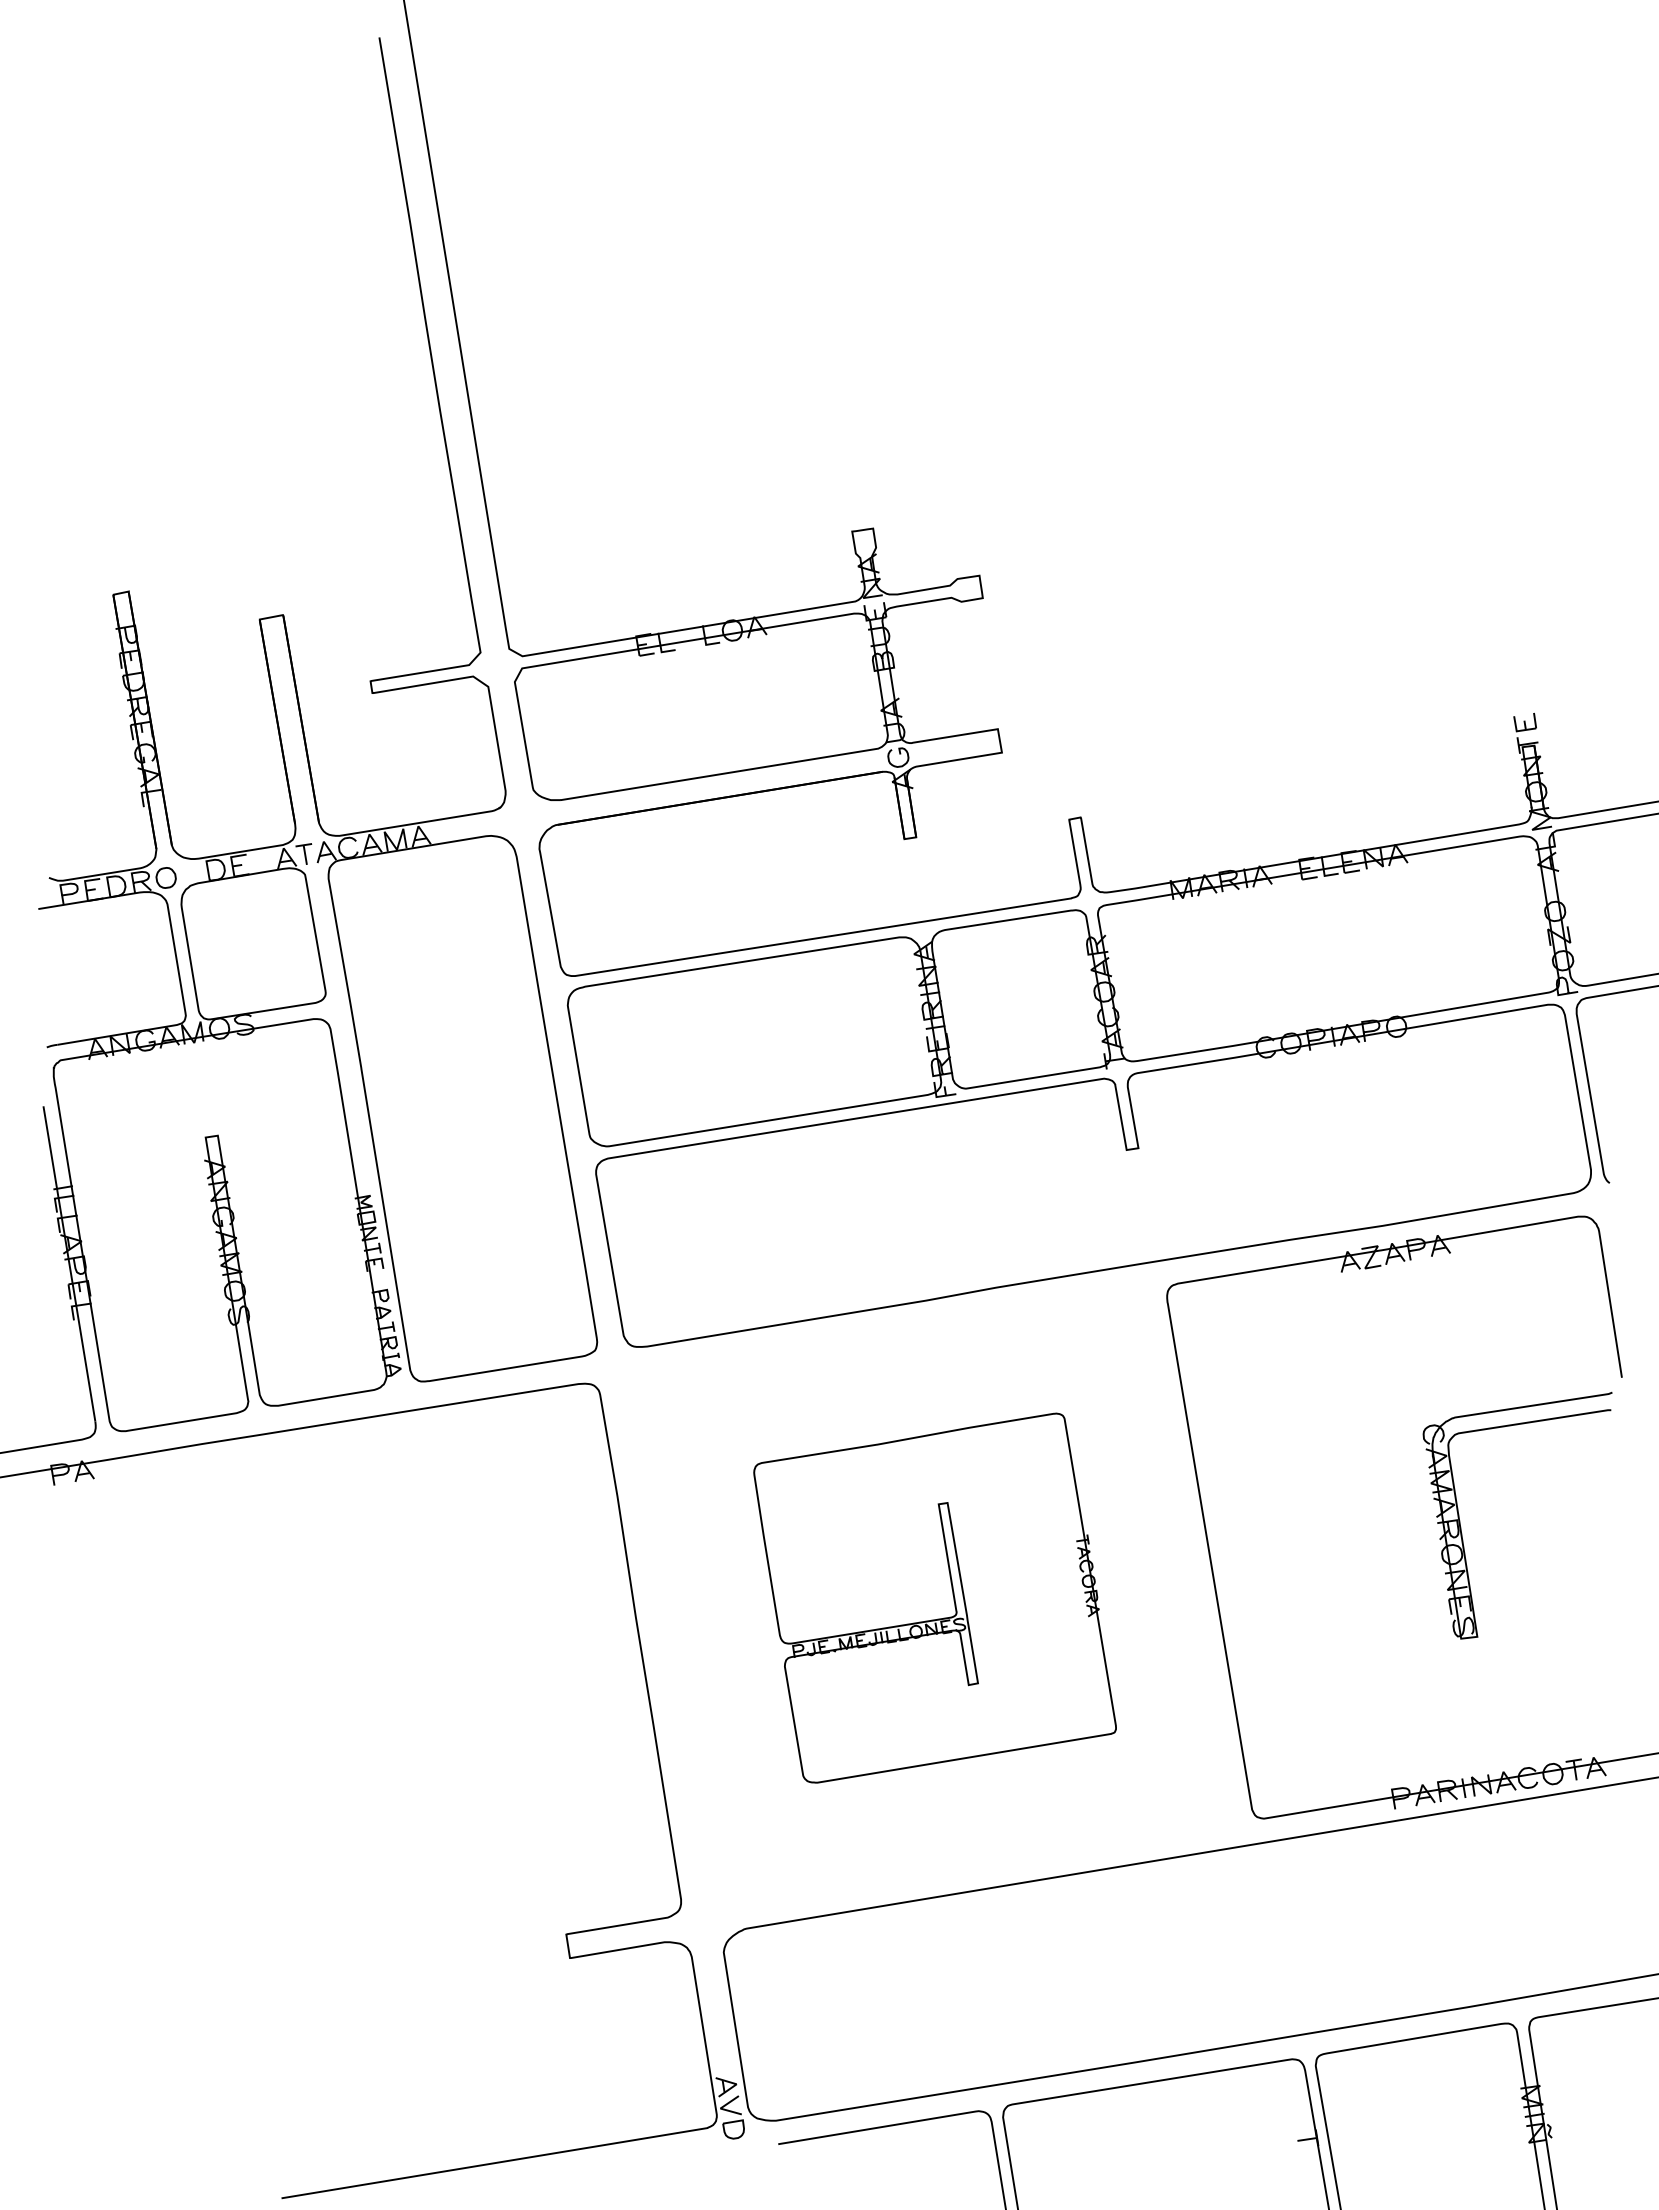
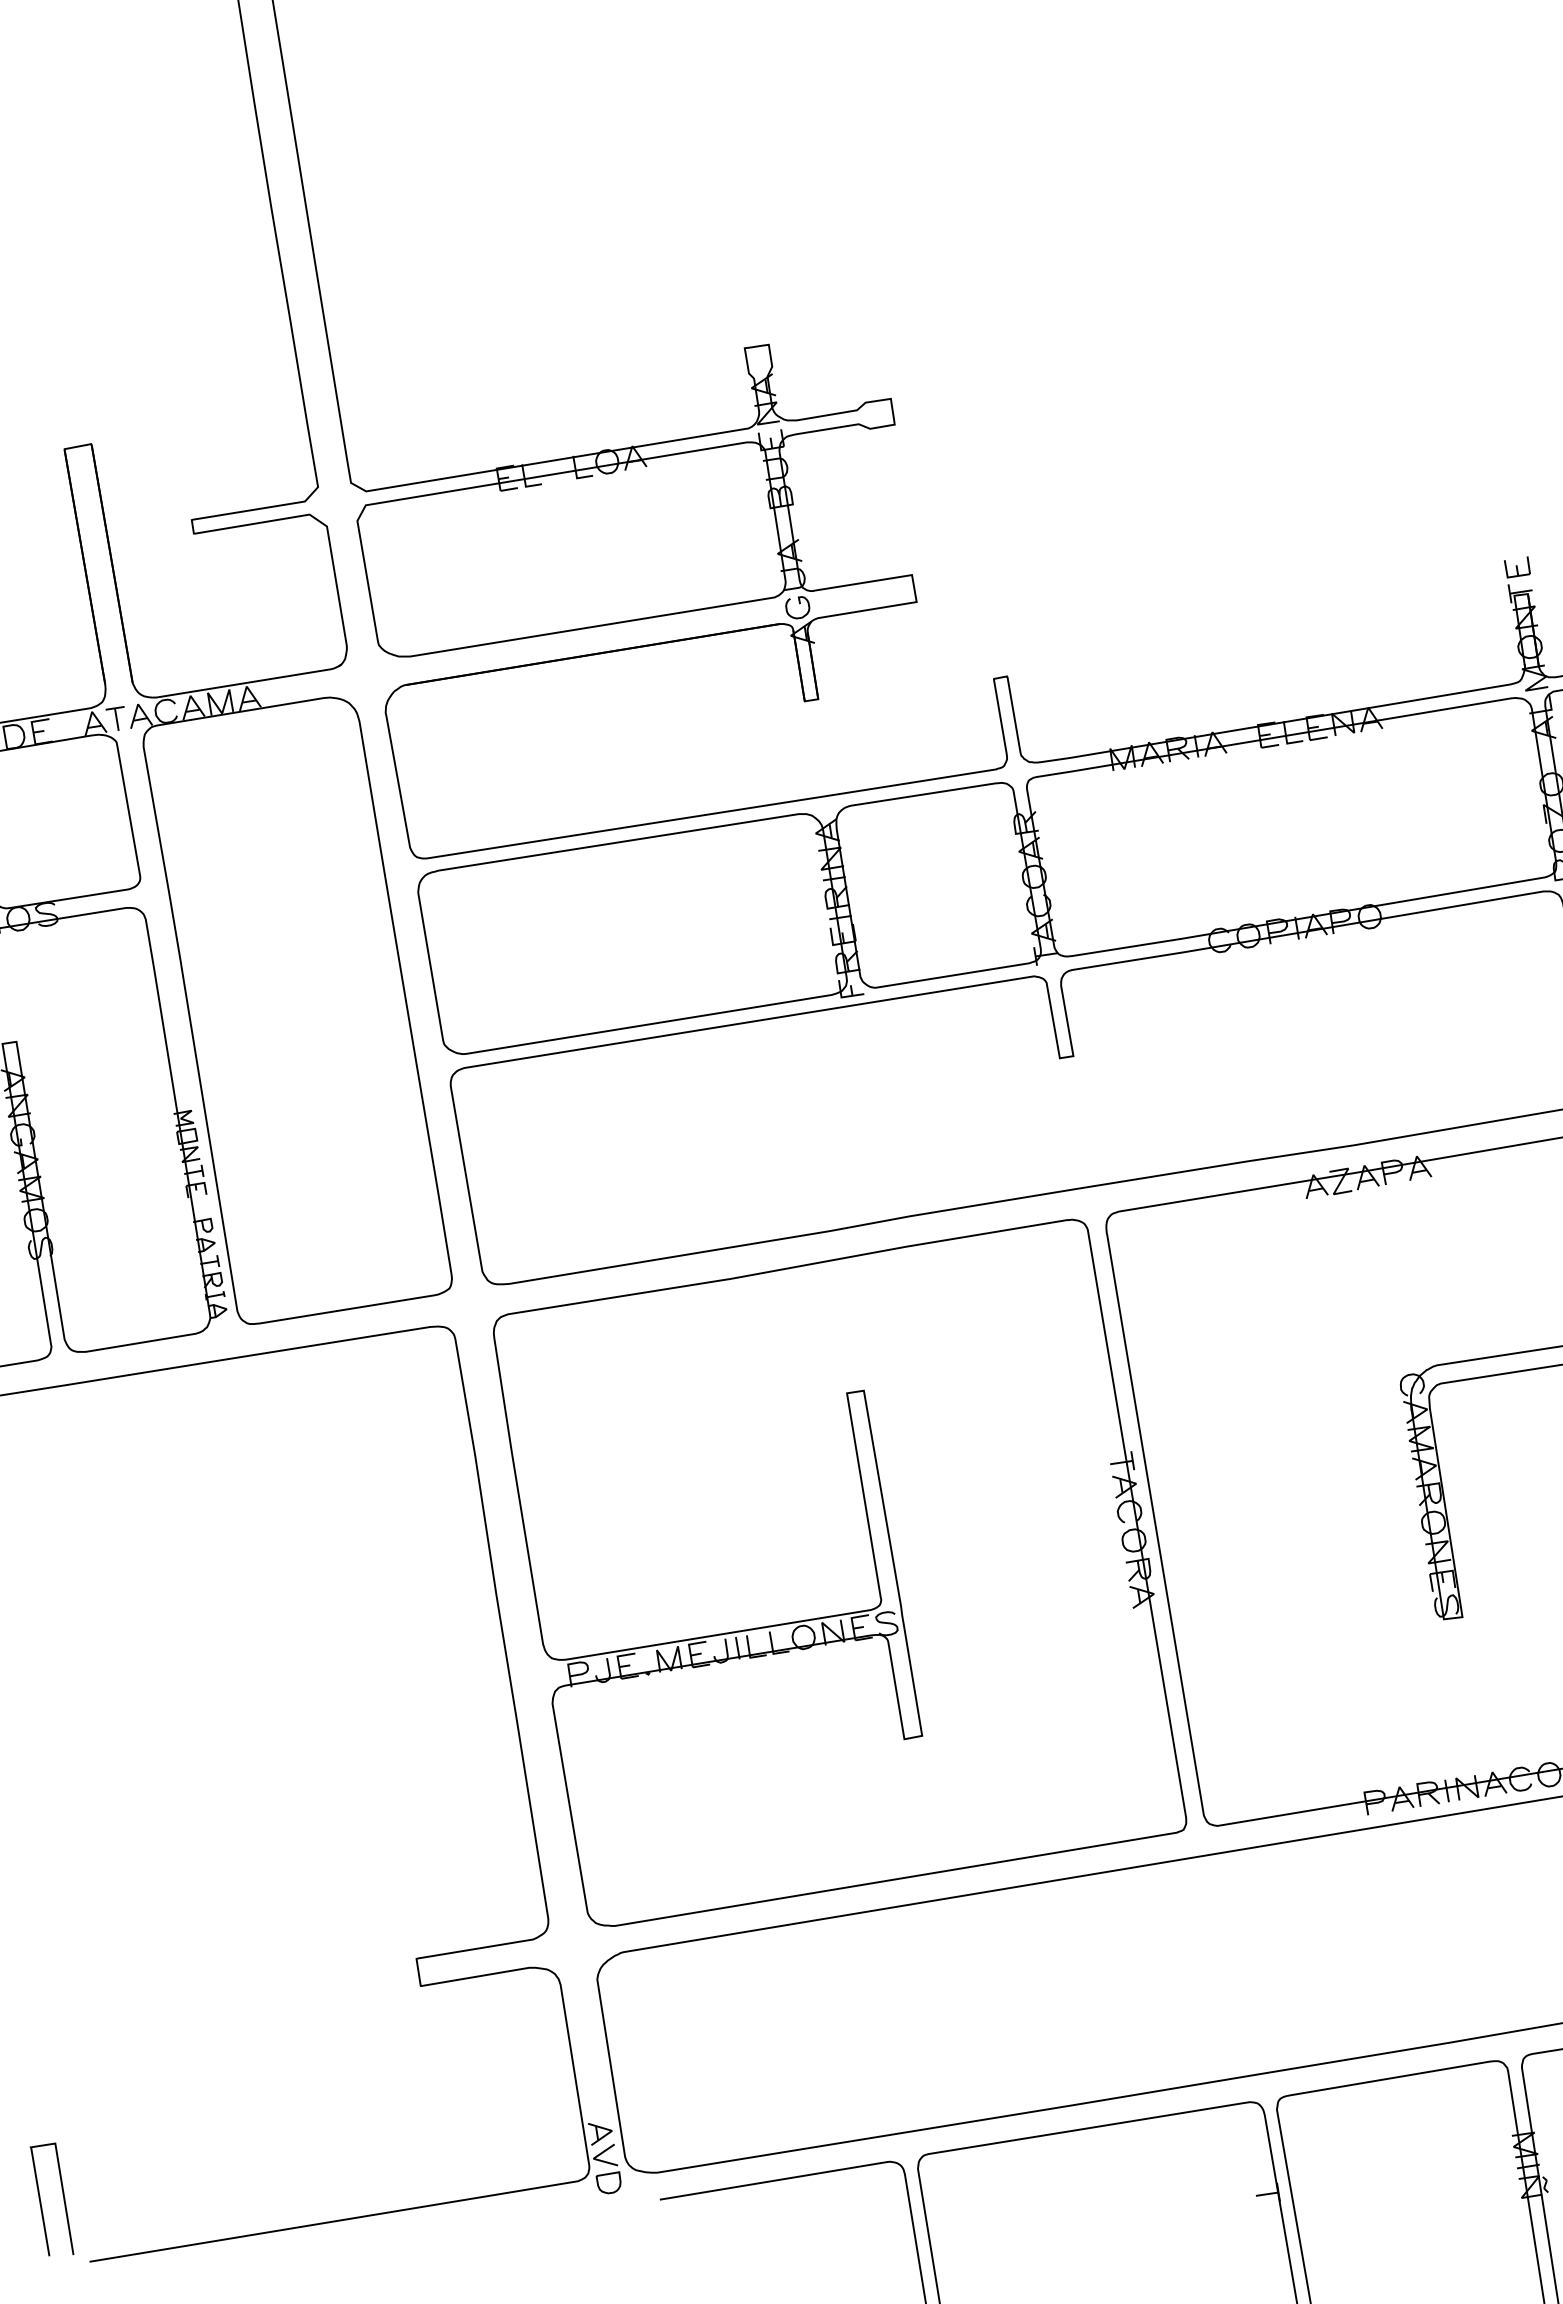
part: (934, 1597) -> (839, 1571), size x1.67
line: (239, 2143) -> (41, 2198), added

